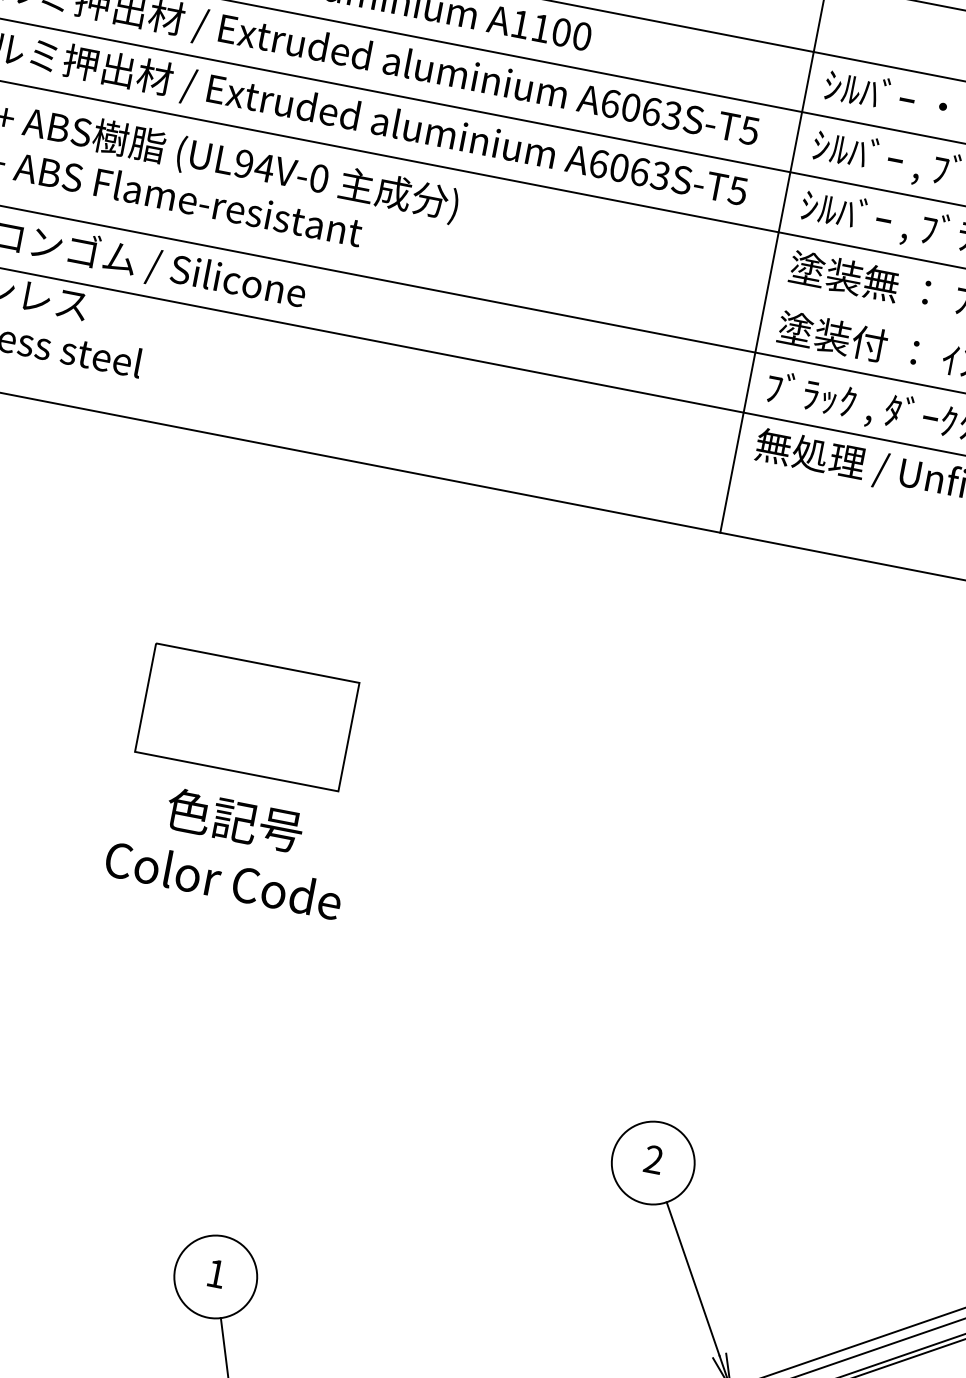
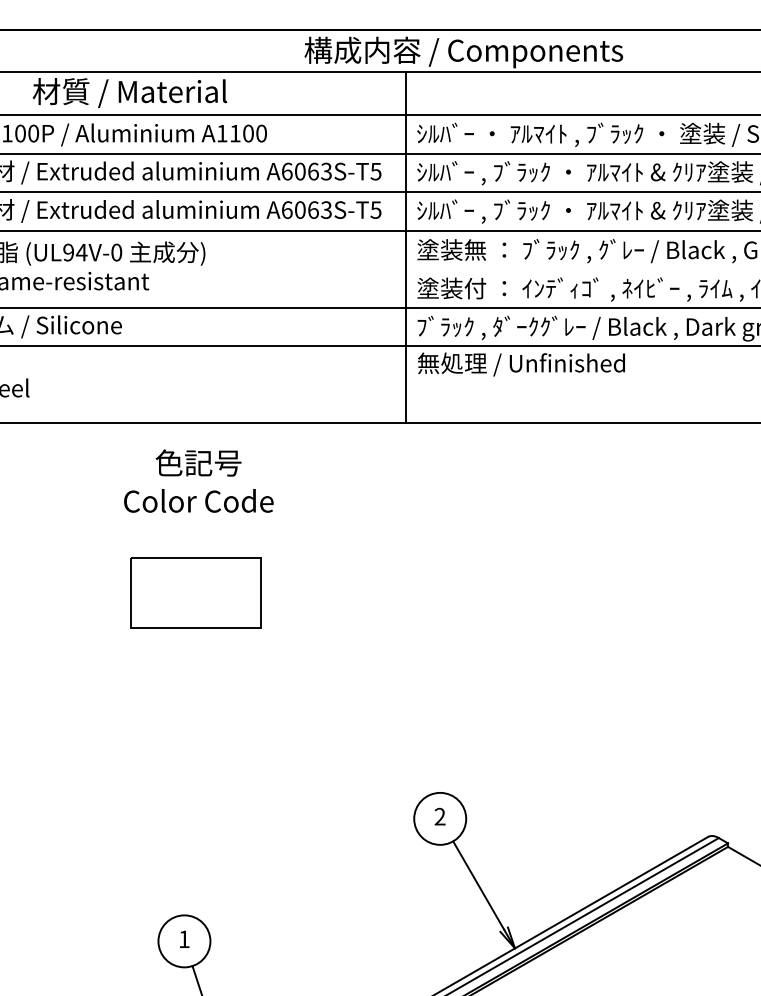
part: (246, 716) -> (195, 592), moved
text: (229, 847) -> (198, 480), moved

